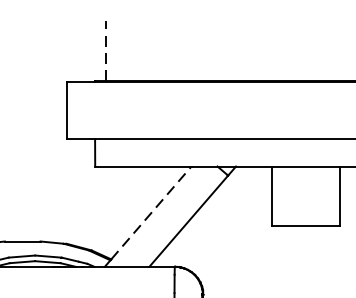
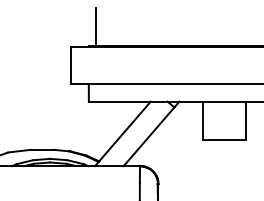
line: (107, 49) -> (96, 26), dashed -> solid
line: (152, 212) -> (125, 131), dashed -> solid

